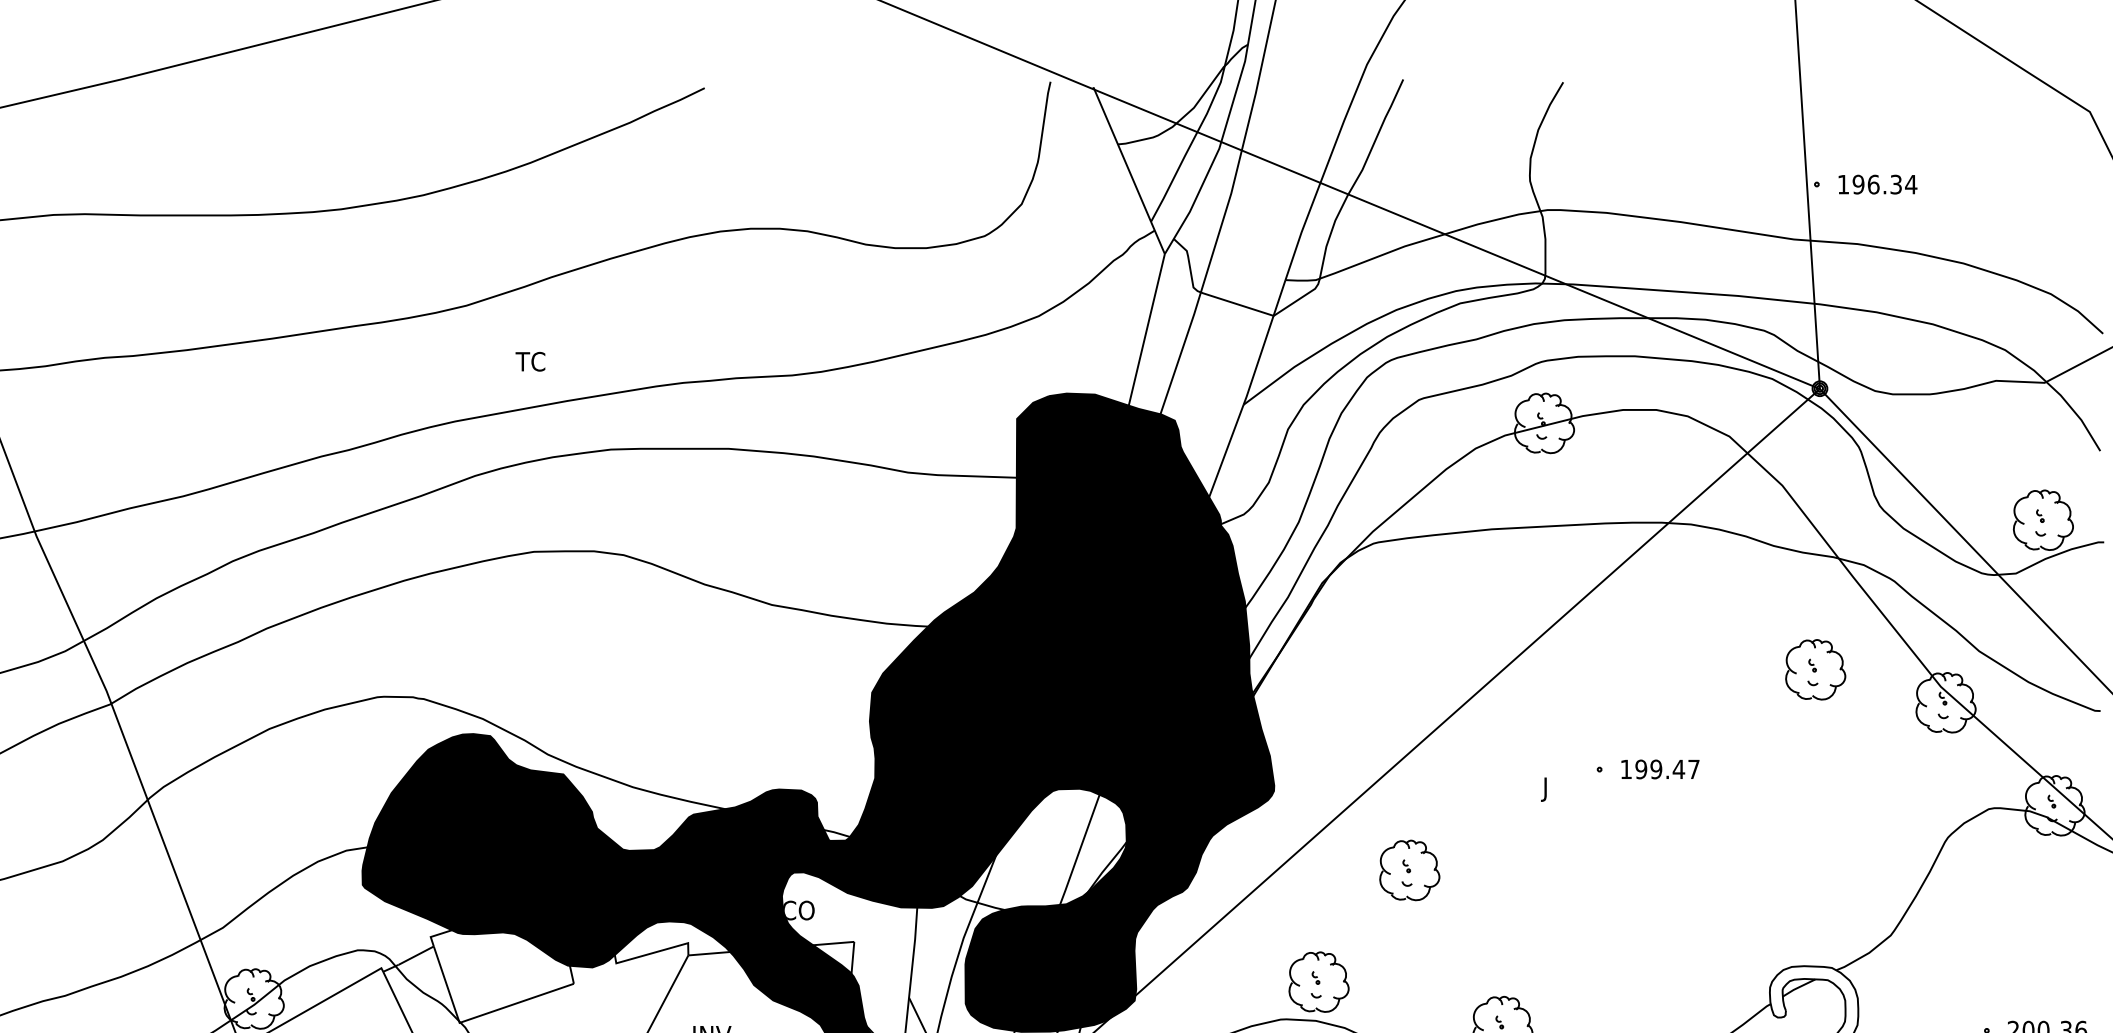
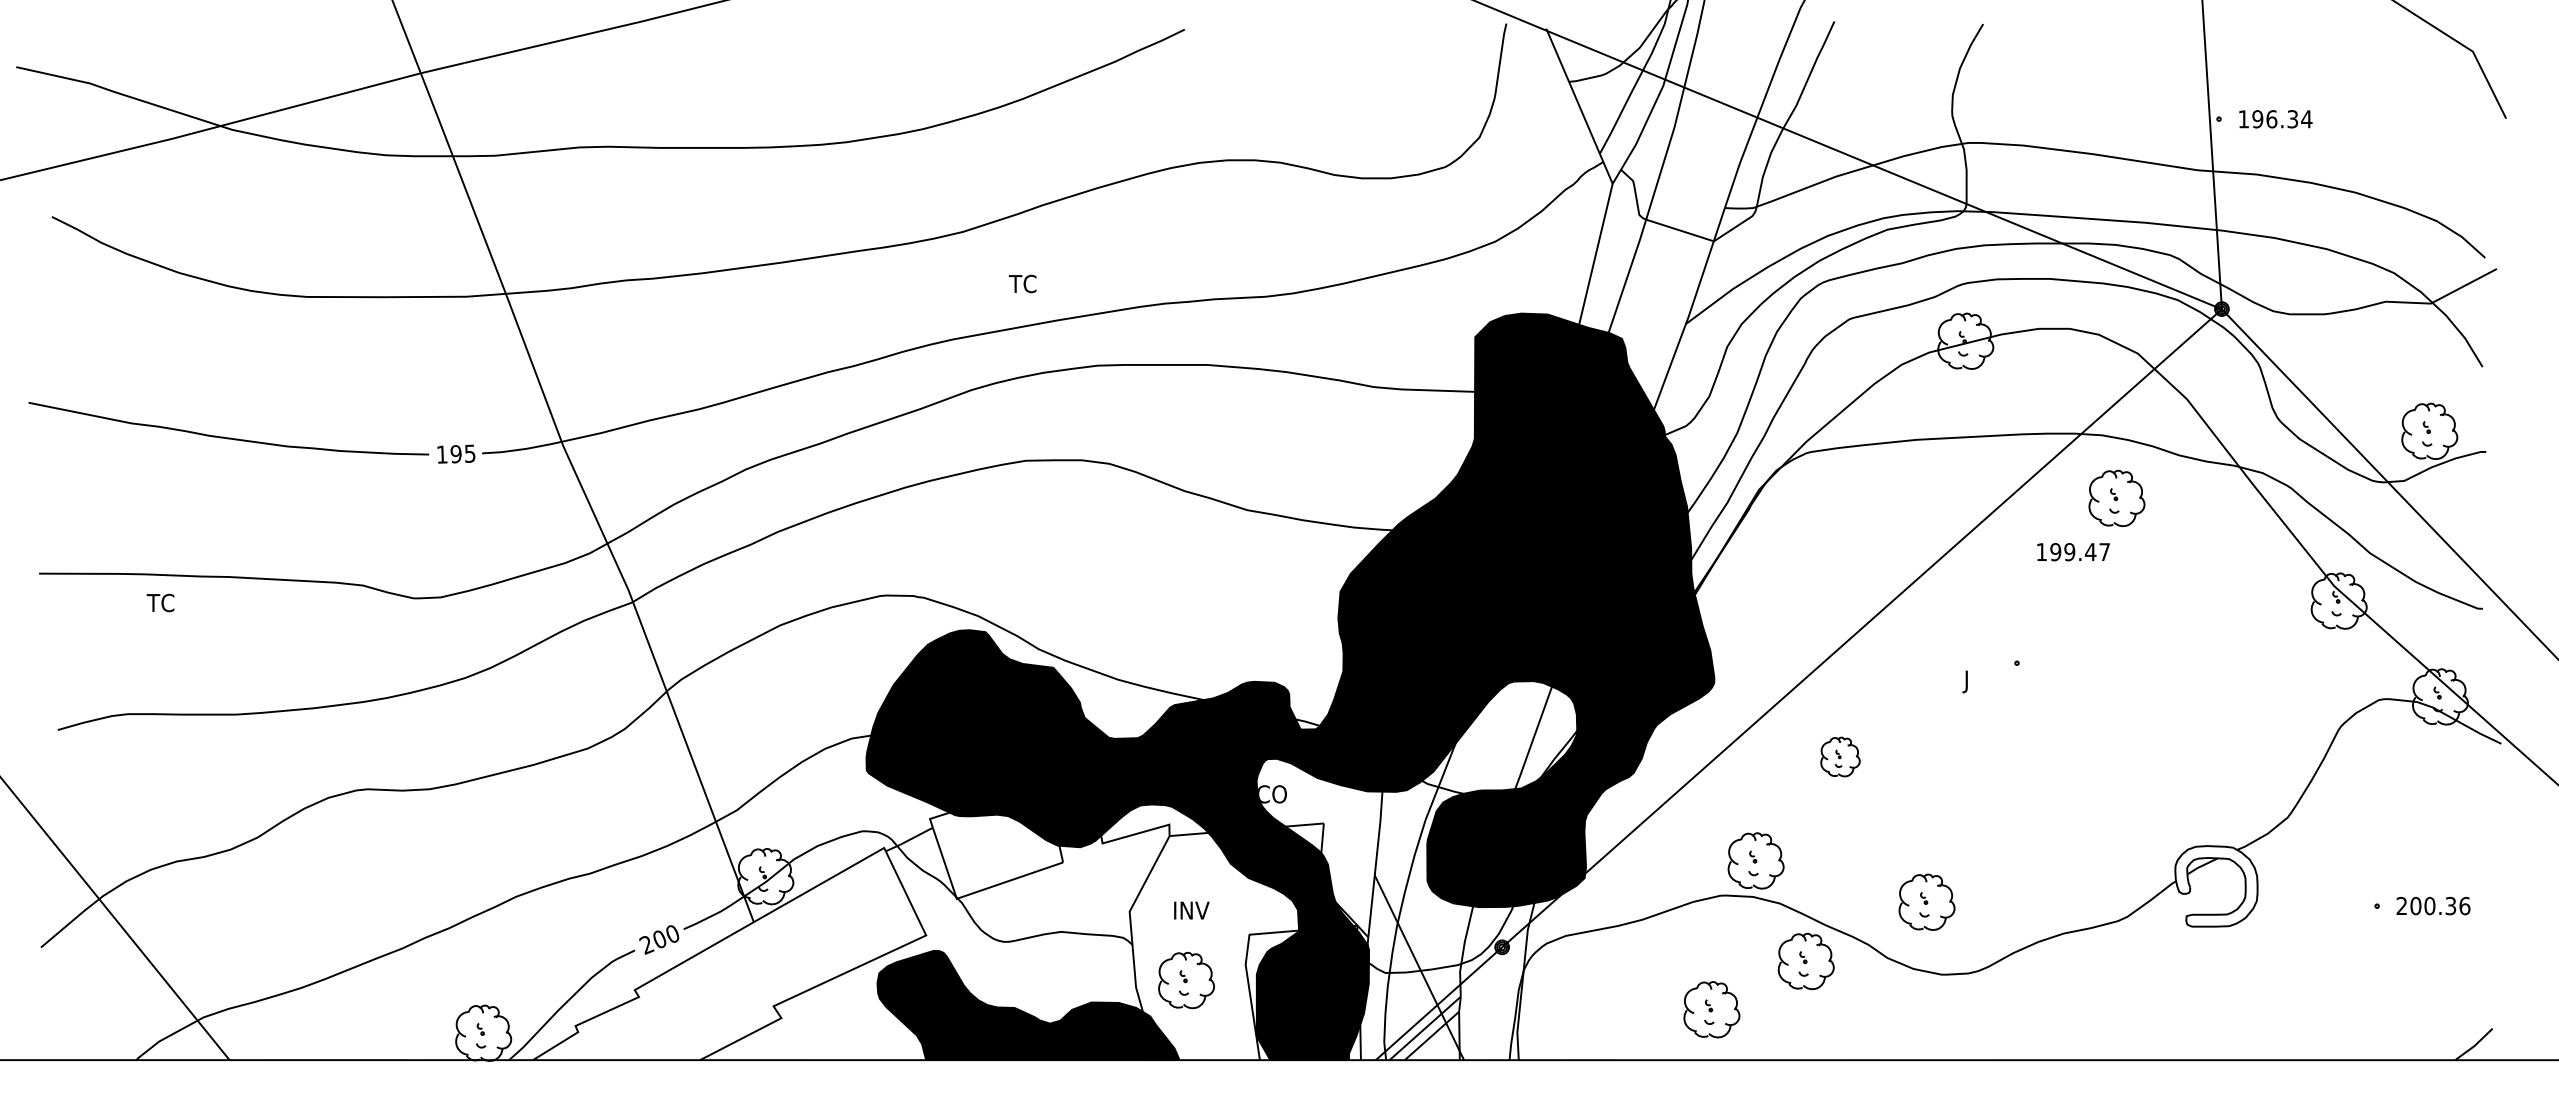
part: (1815, 669) -> (2116, 498), moved
text: (1660, 769) -> (2073, 552), moved
part: (1409, 869) -> (1840, 756), size x0.7

